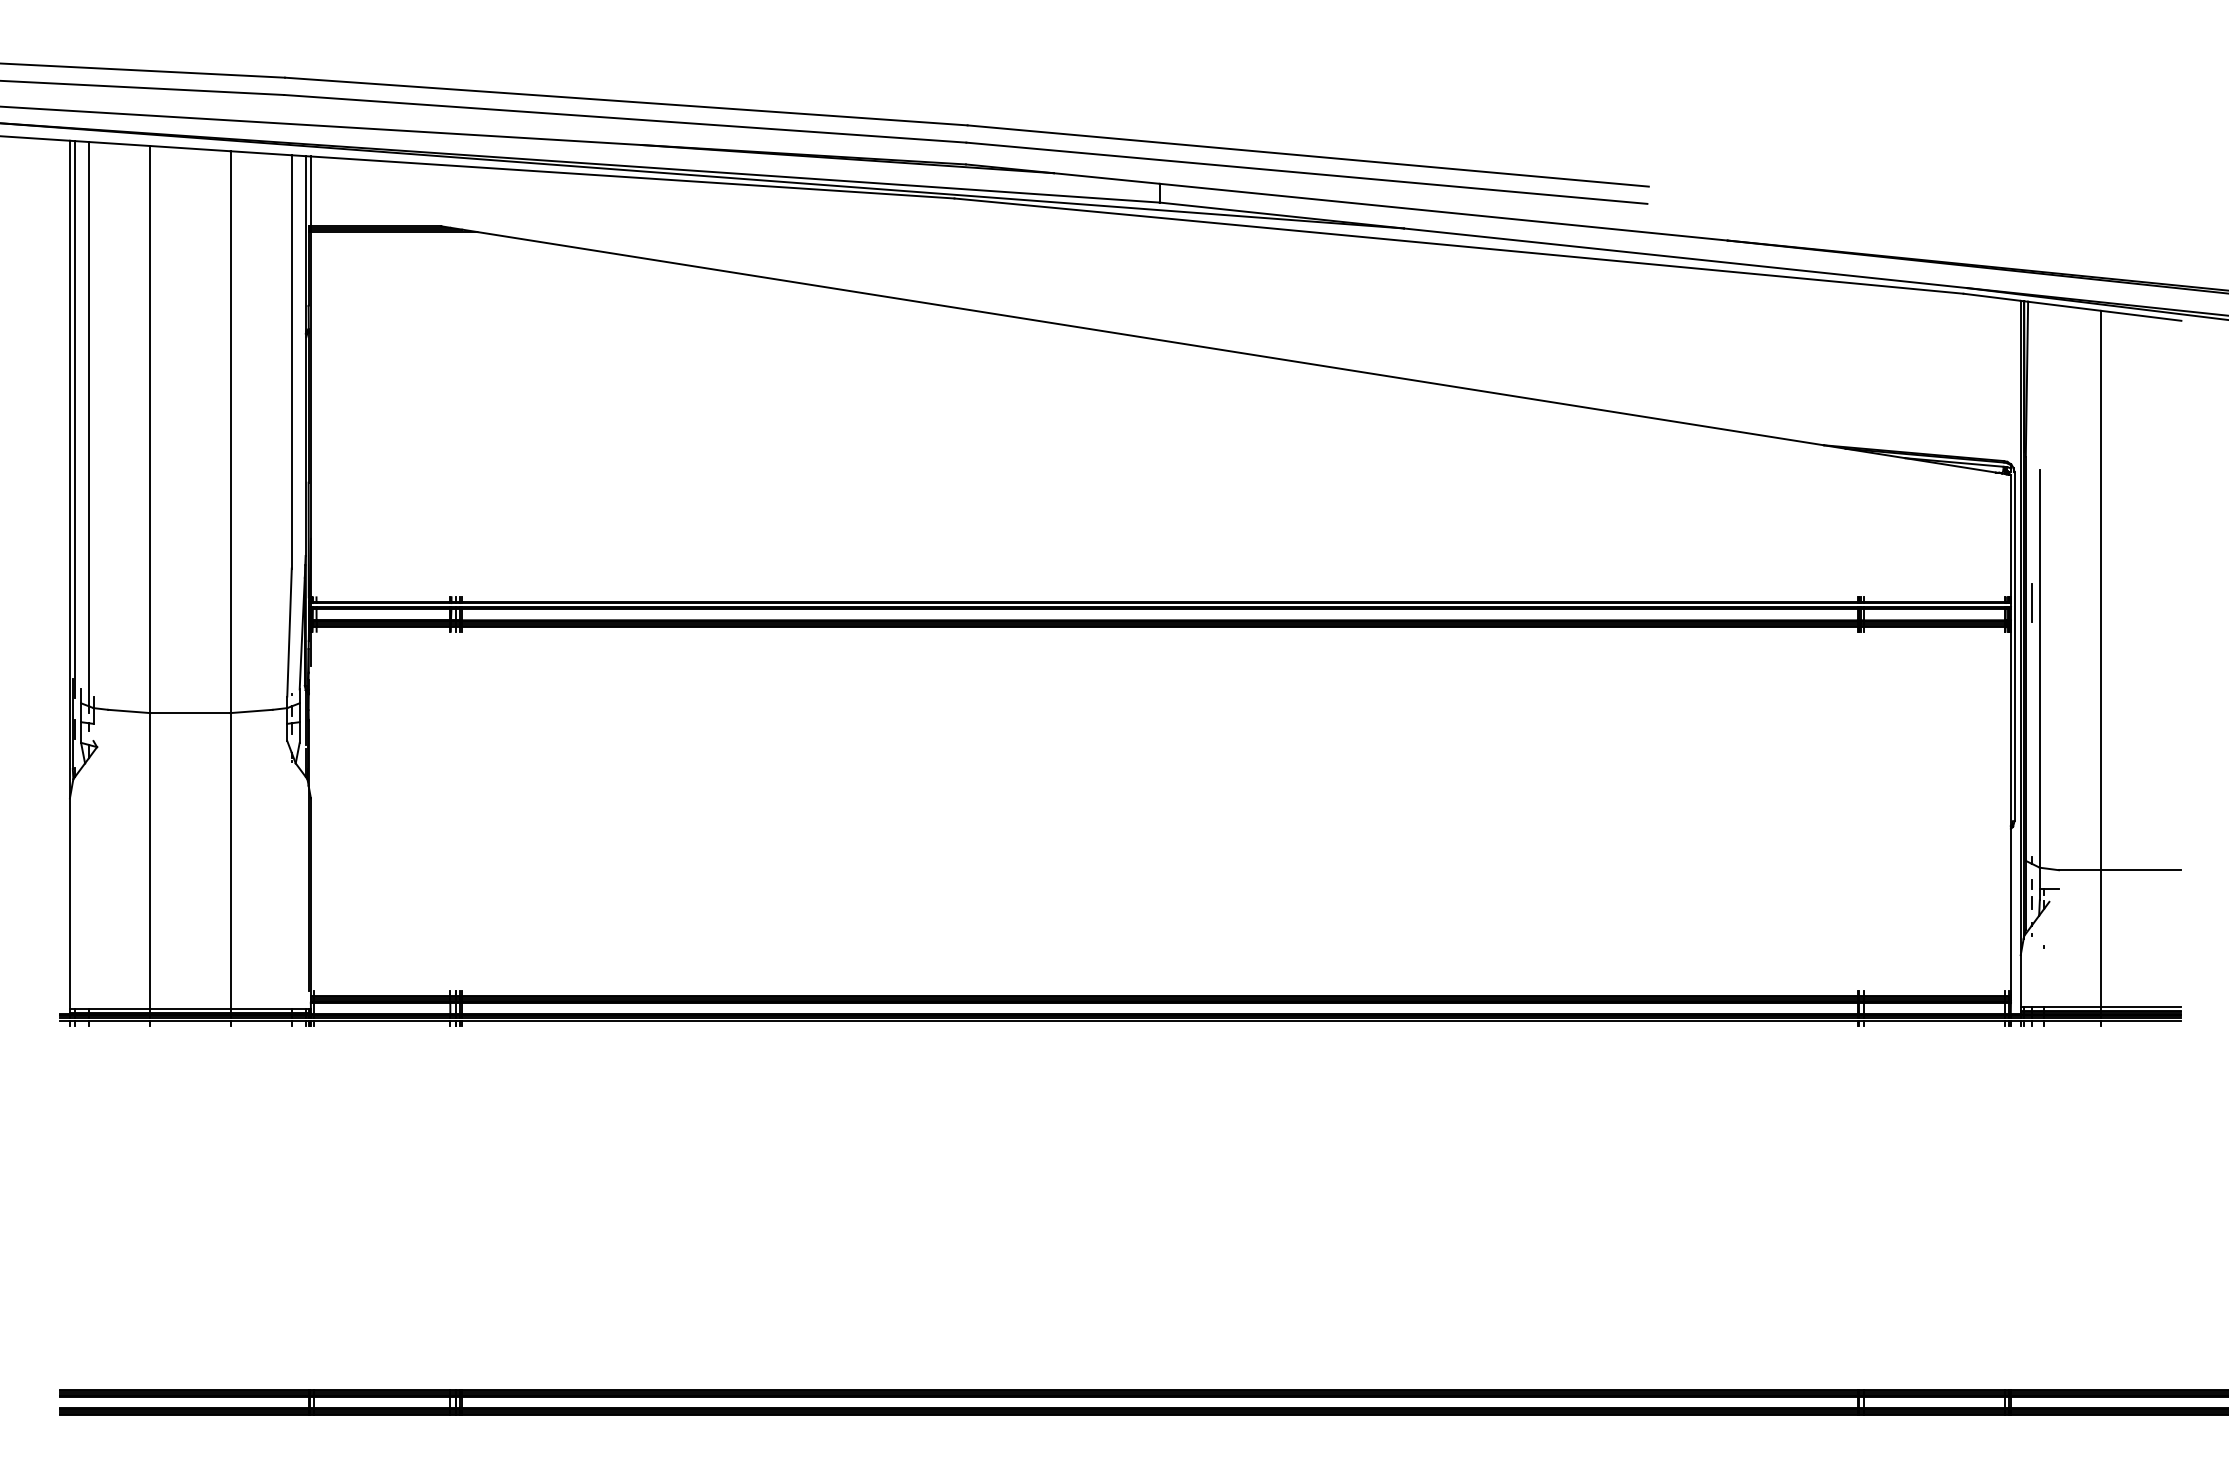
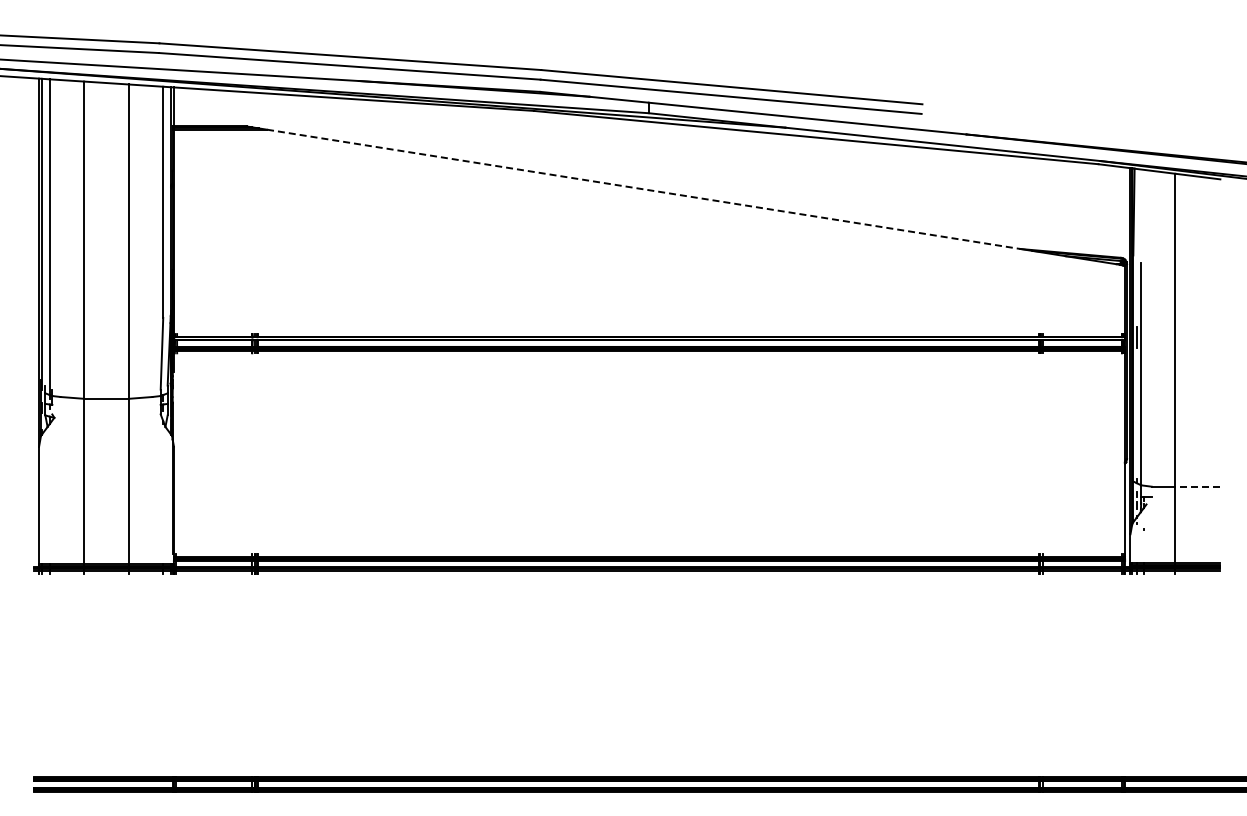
line: (1152, 338) -> (644, 189), solid -> dashed
line: (2140, 869) -> (1197, 486), solid -> dashed

